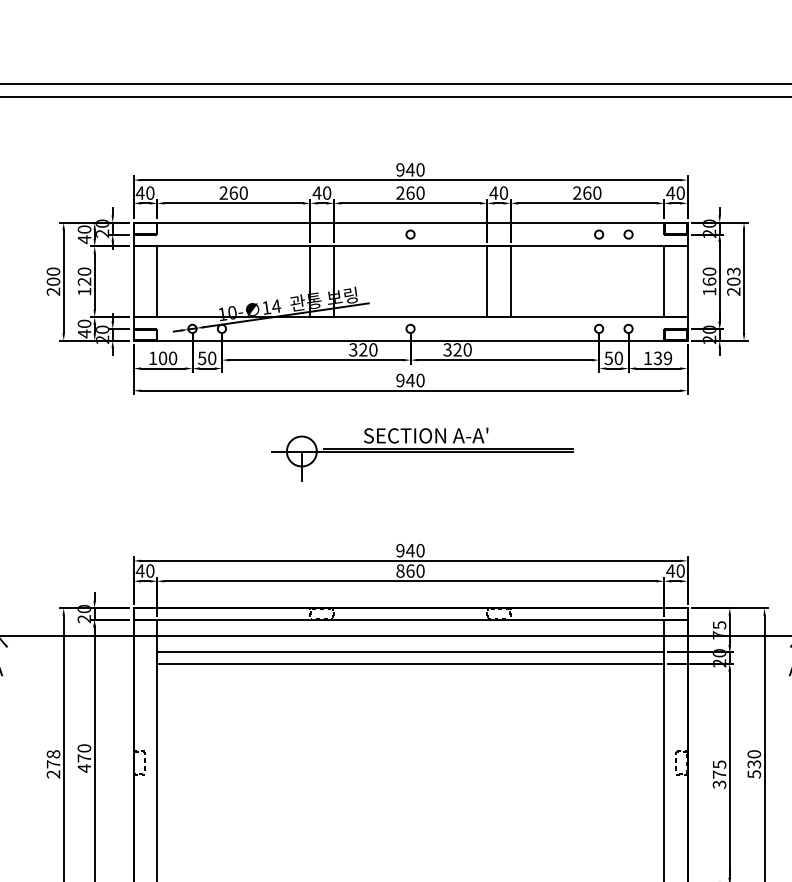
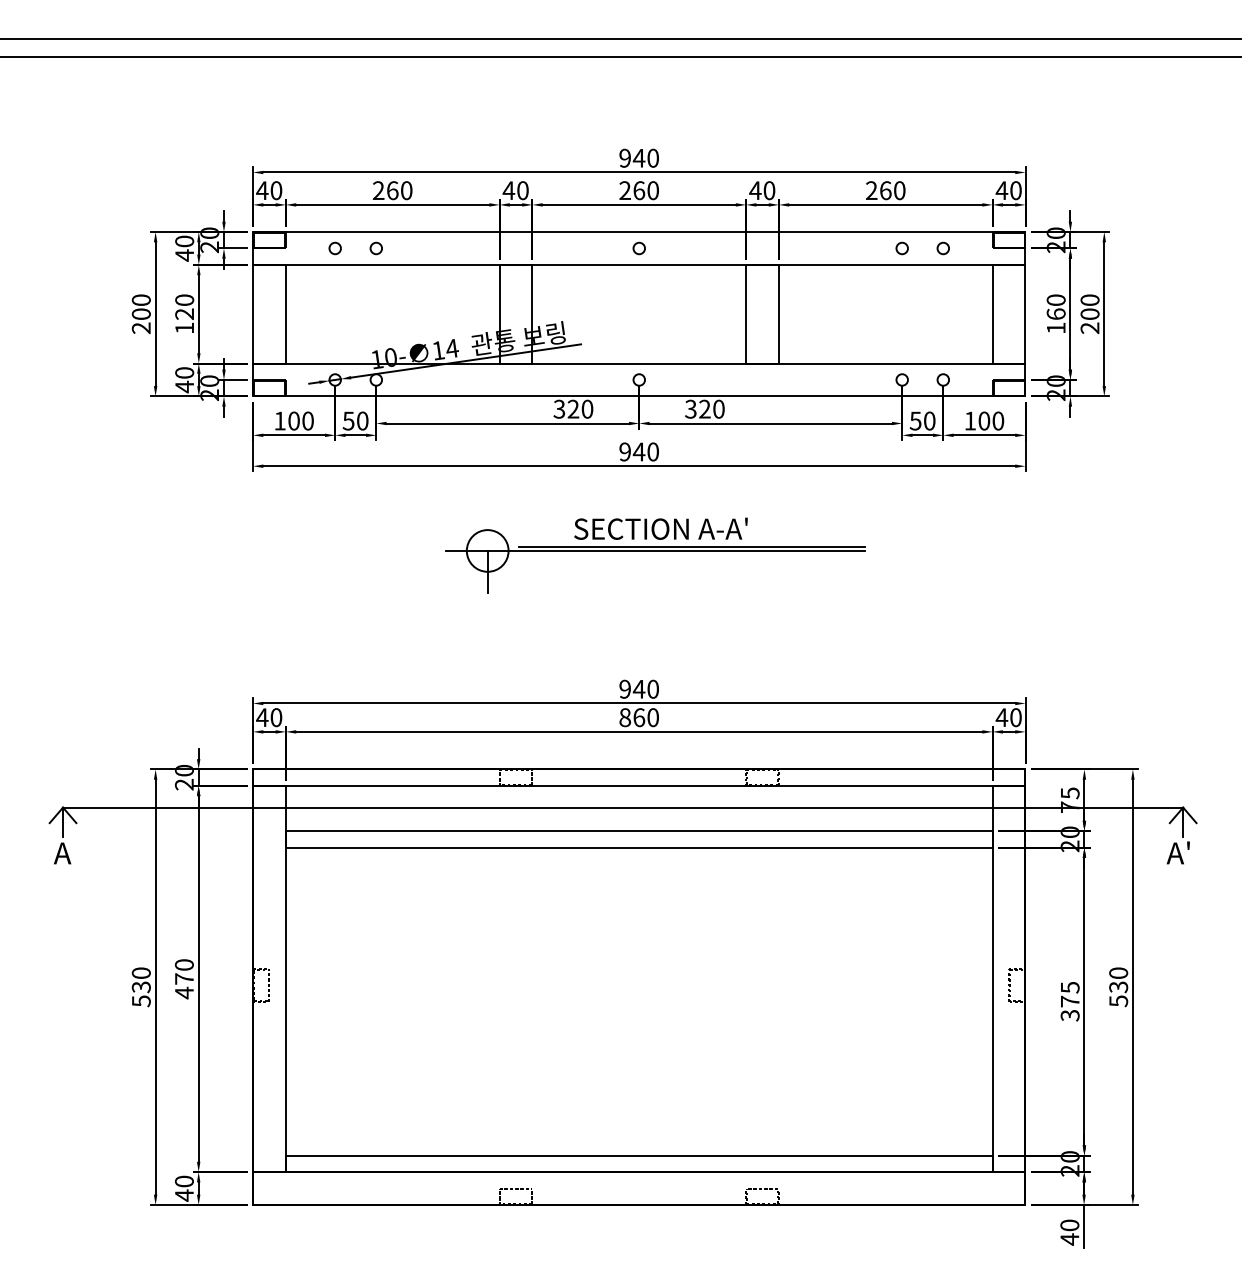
circle: (191, 234) -> (334, 248), added
circle: (221, 234) -> (375, 248), added
text: (733, 271) -> (1089, 300), 203 -> 200
text: (663, 357) -> (991, 420), 139 -> 100
text: (52, 764) -> (140, 987), 278 -> 530

